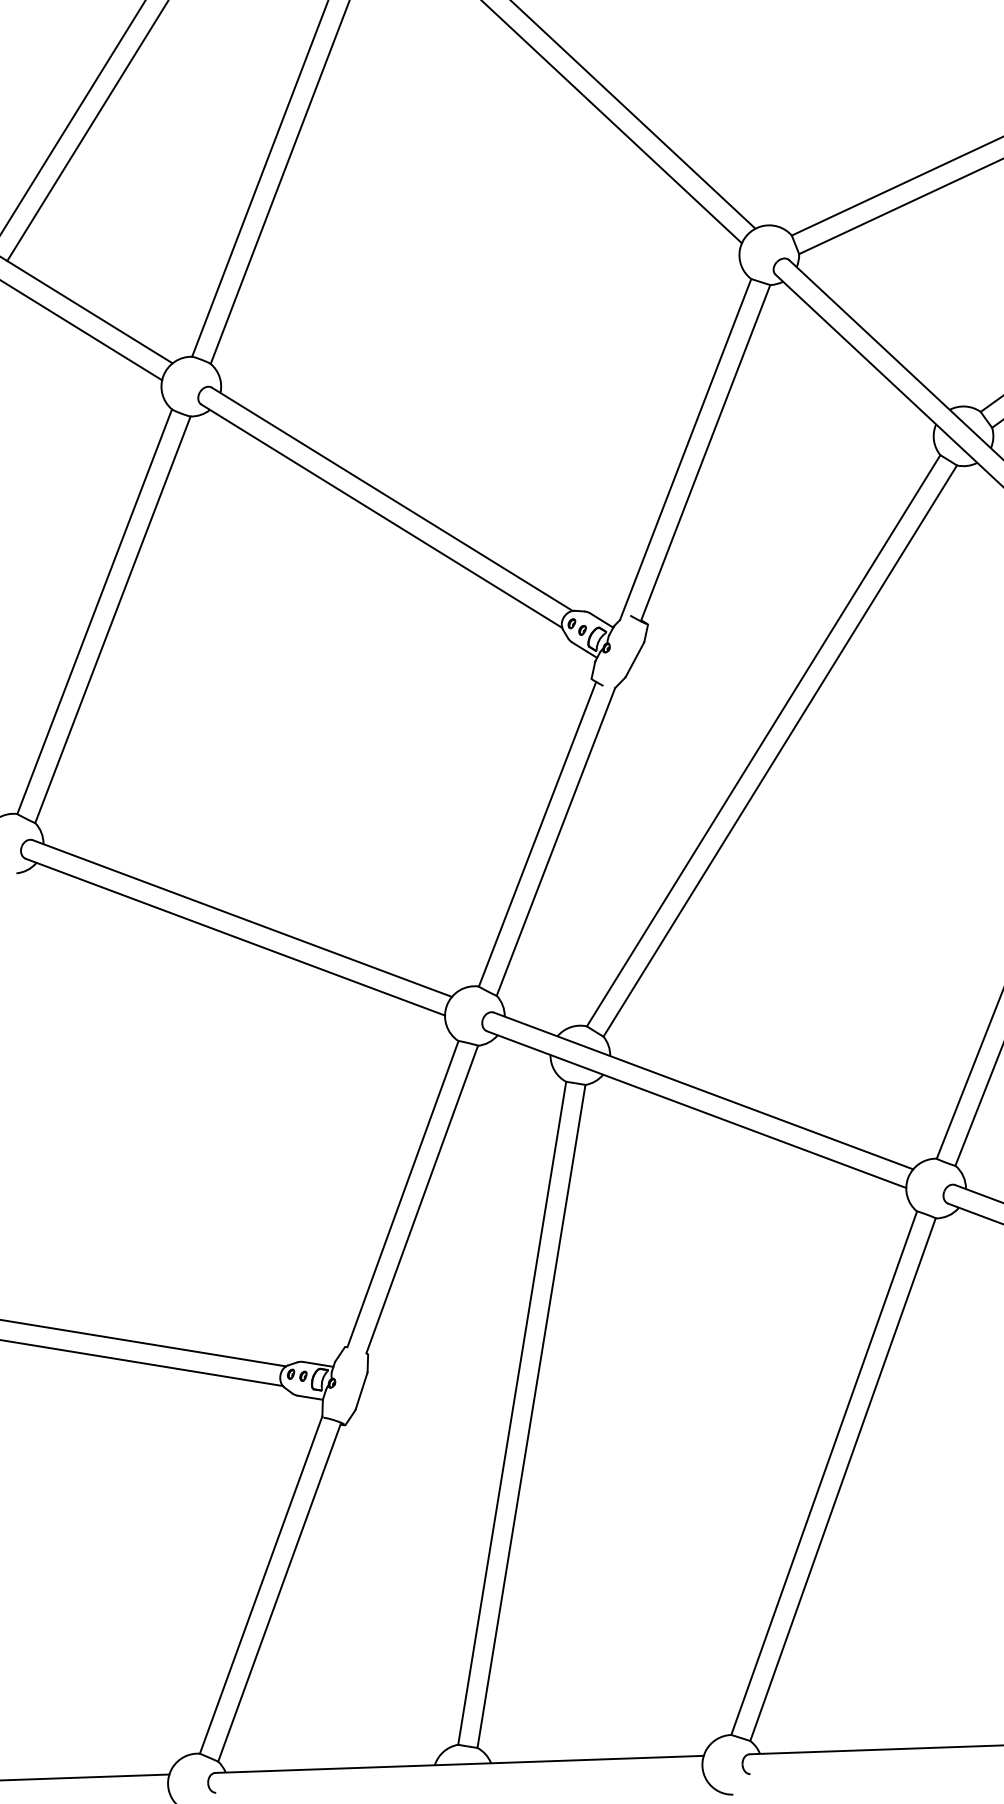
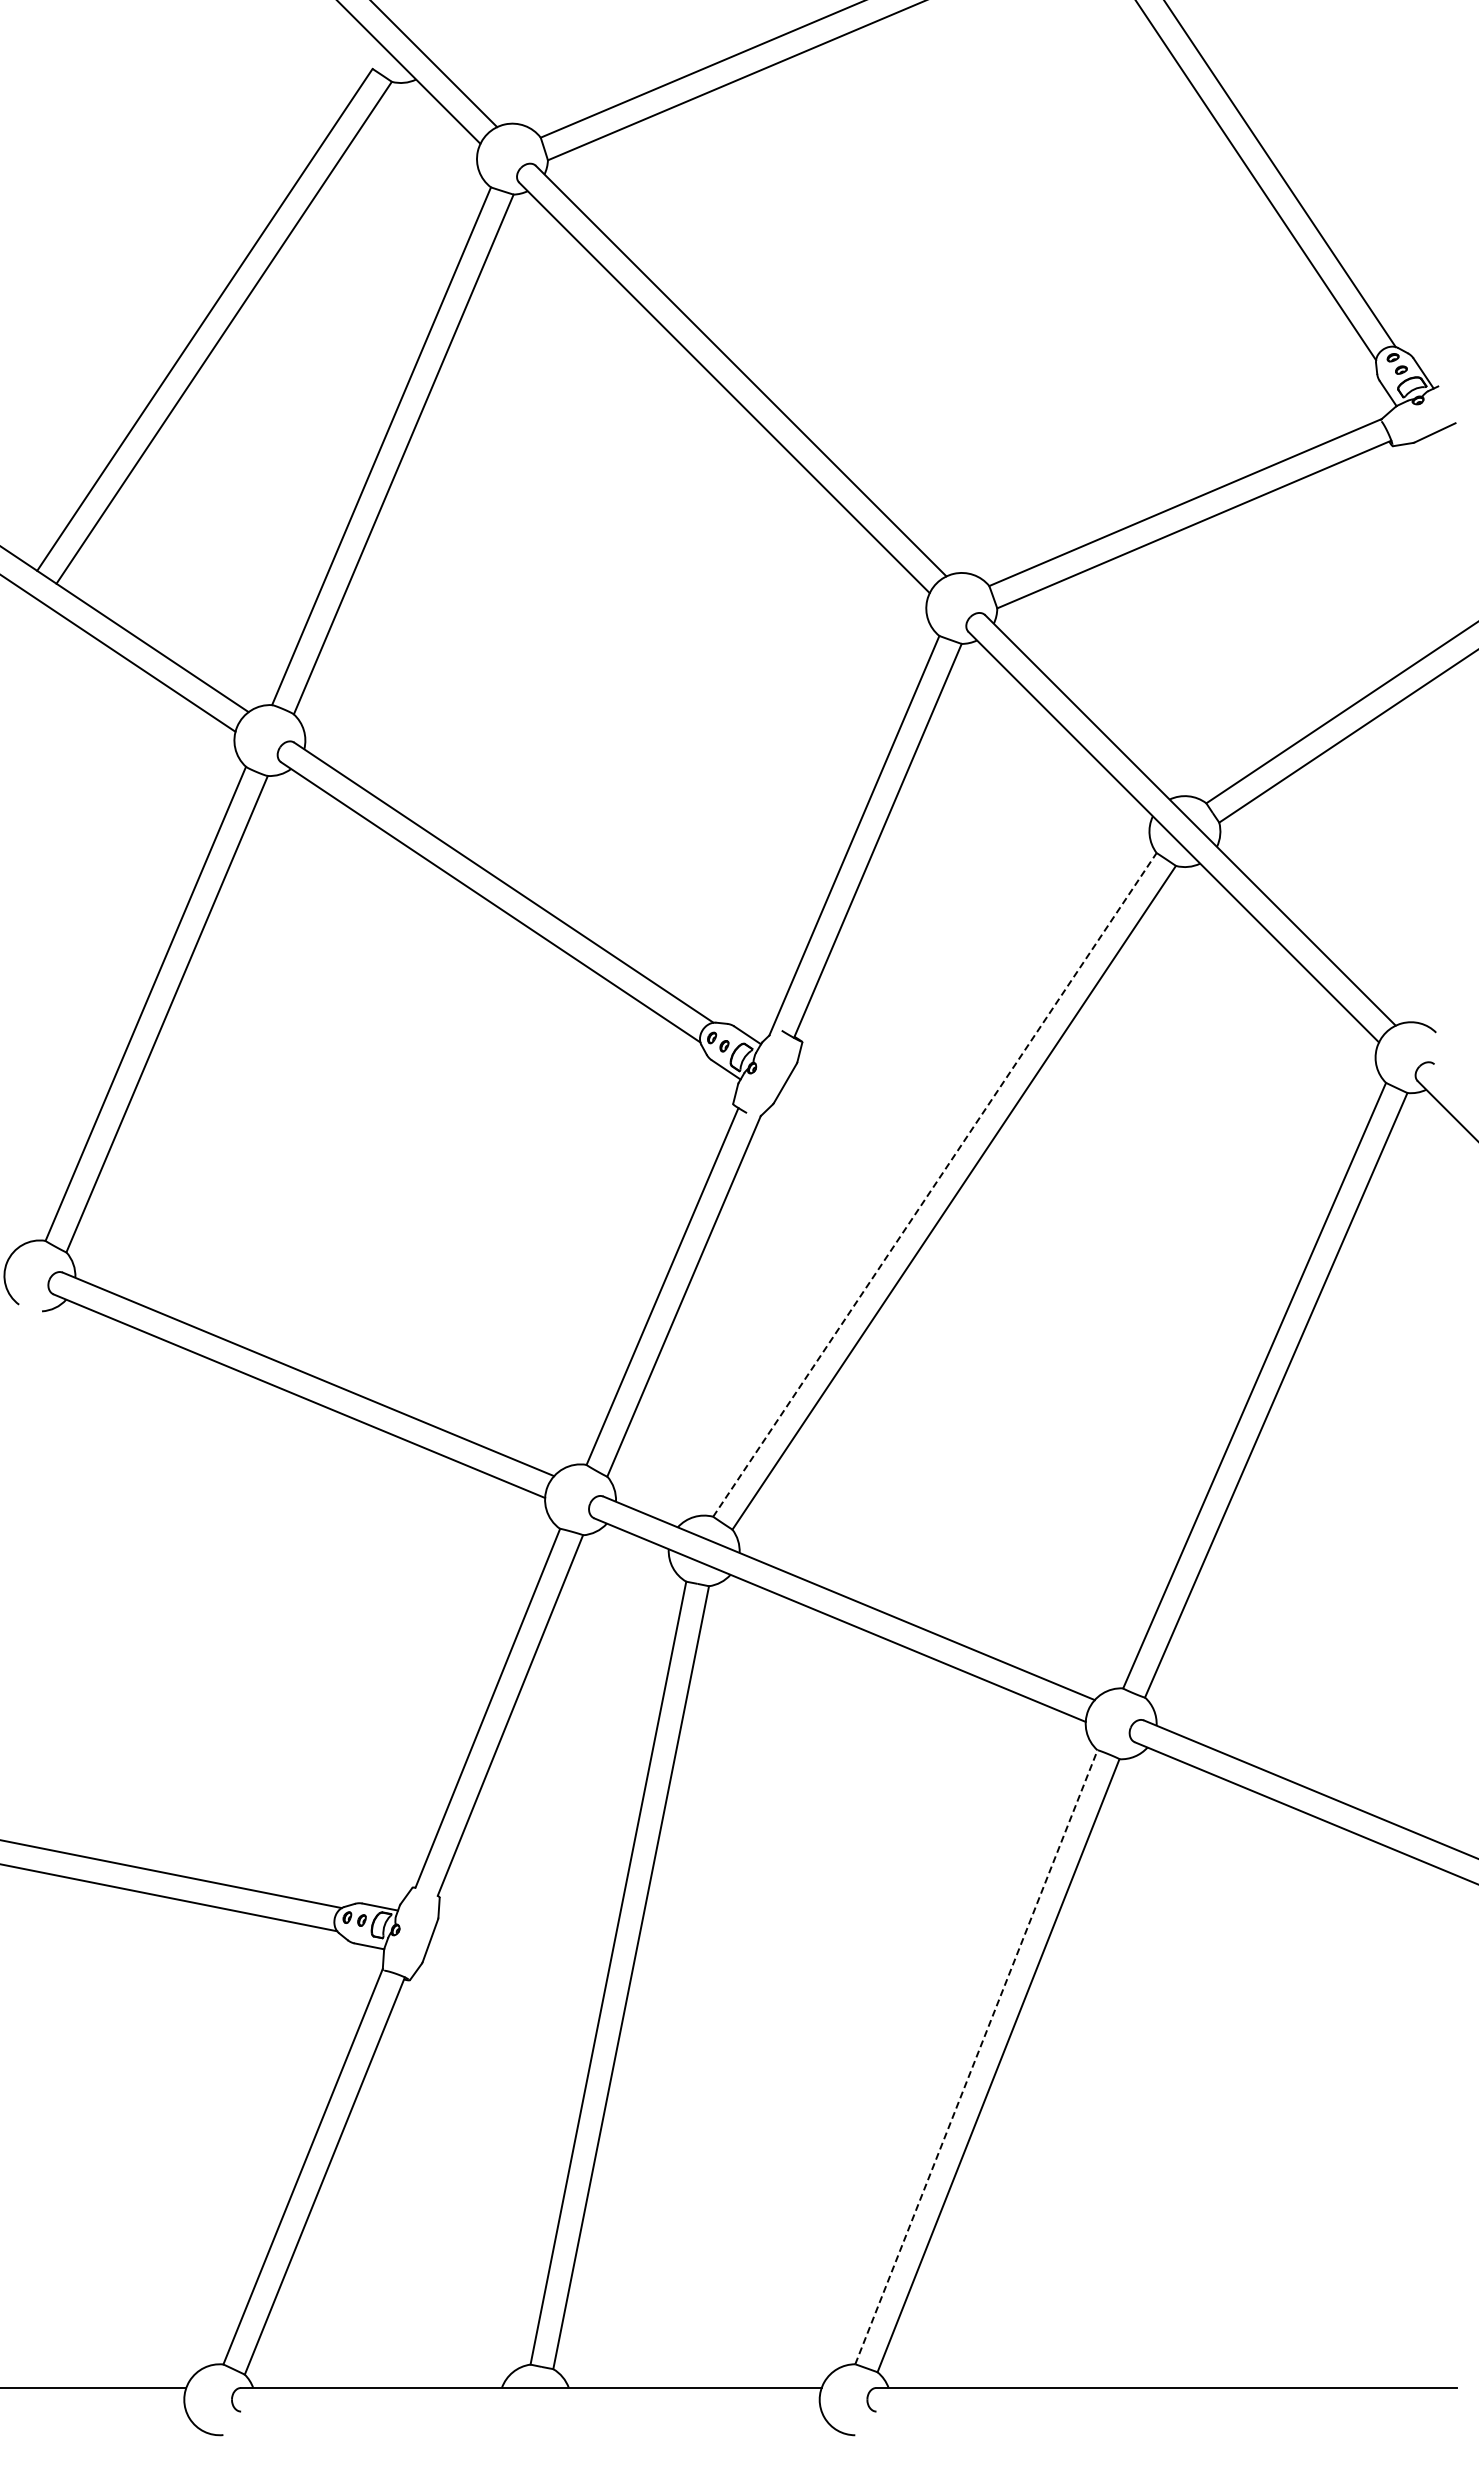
line: (764, 740) -> (935, 1184), solid -> dashed
line: (824, 1472) -> (976, 2056), solid -> dashed

